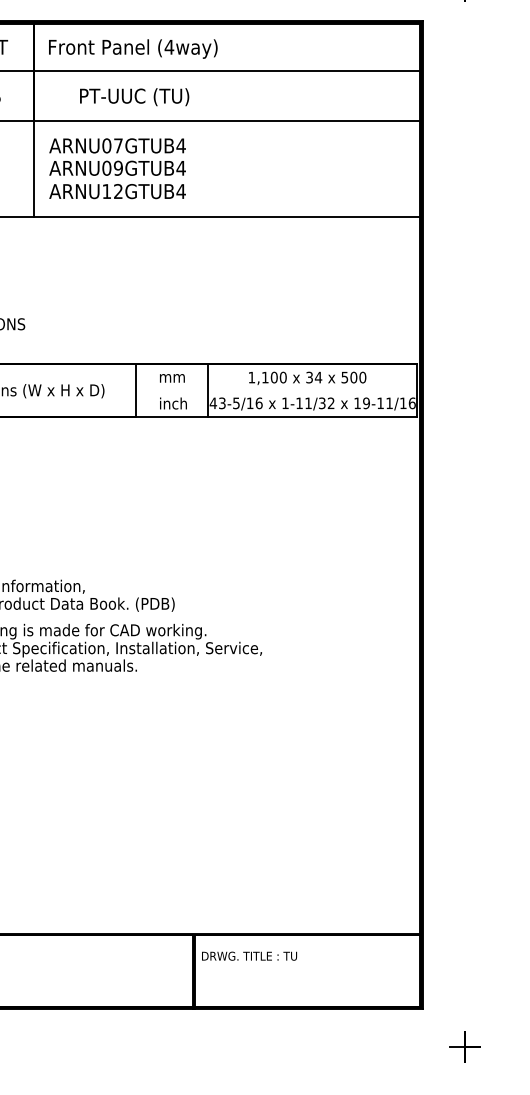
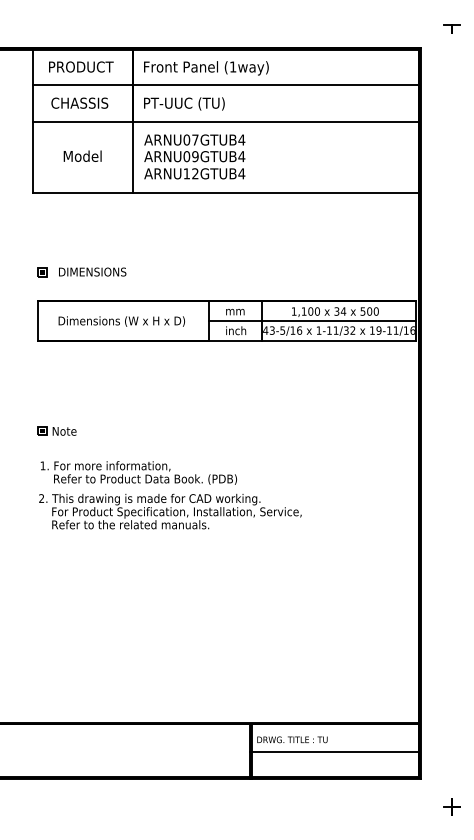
text: (168, 46) -> (232, 66), (4way) -> (1way)
text: (134, 96) -> (184, 103), moved
line: (276, 389) -> (312, 320), added
line: (306, 971) -> (334, 751), added
part: (464, 1046) -> (451, 806), size x0.71

